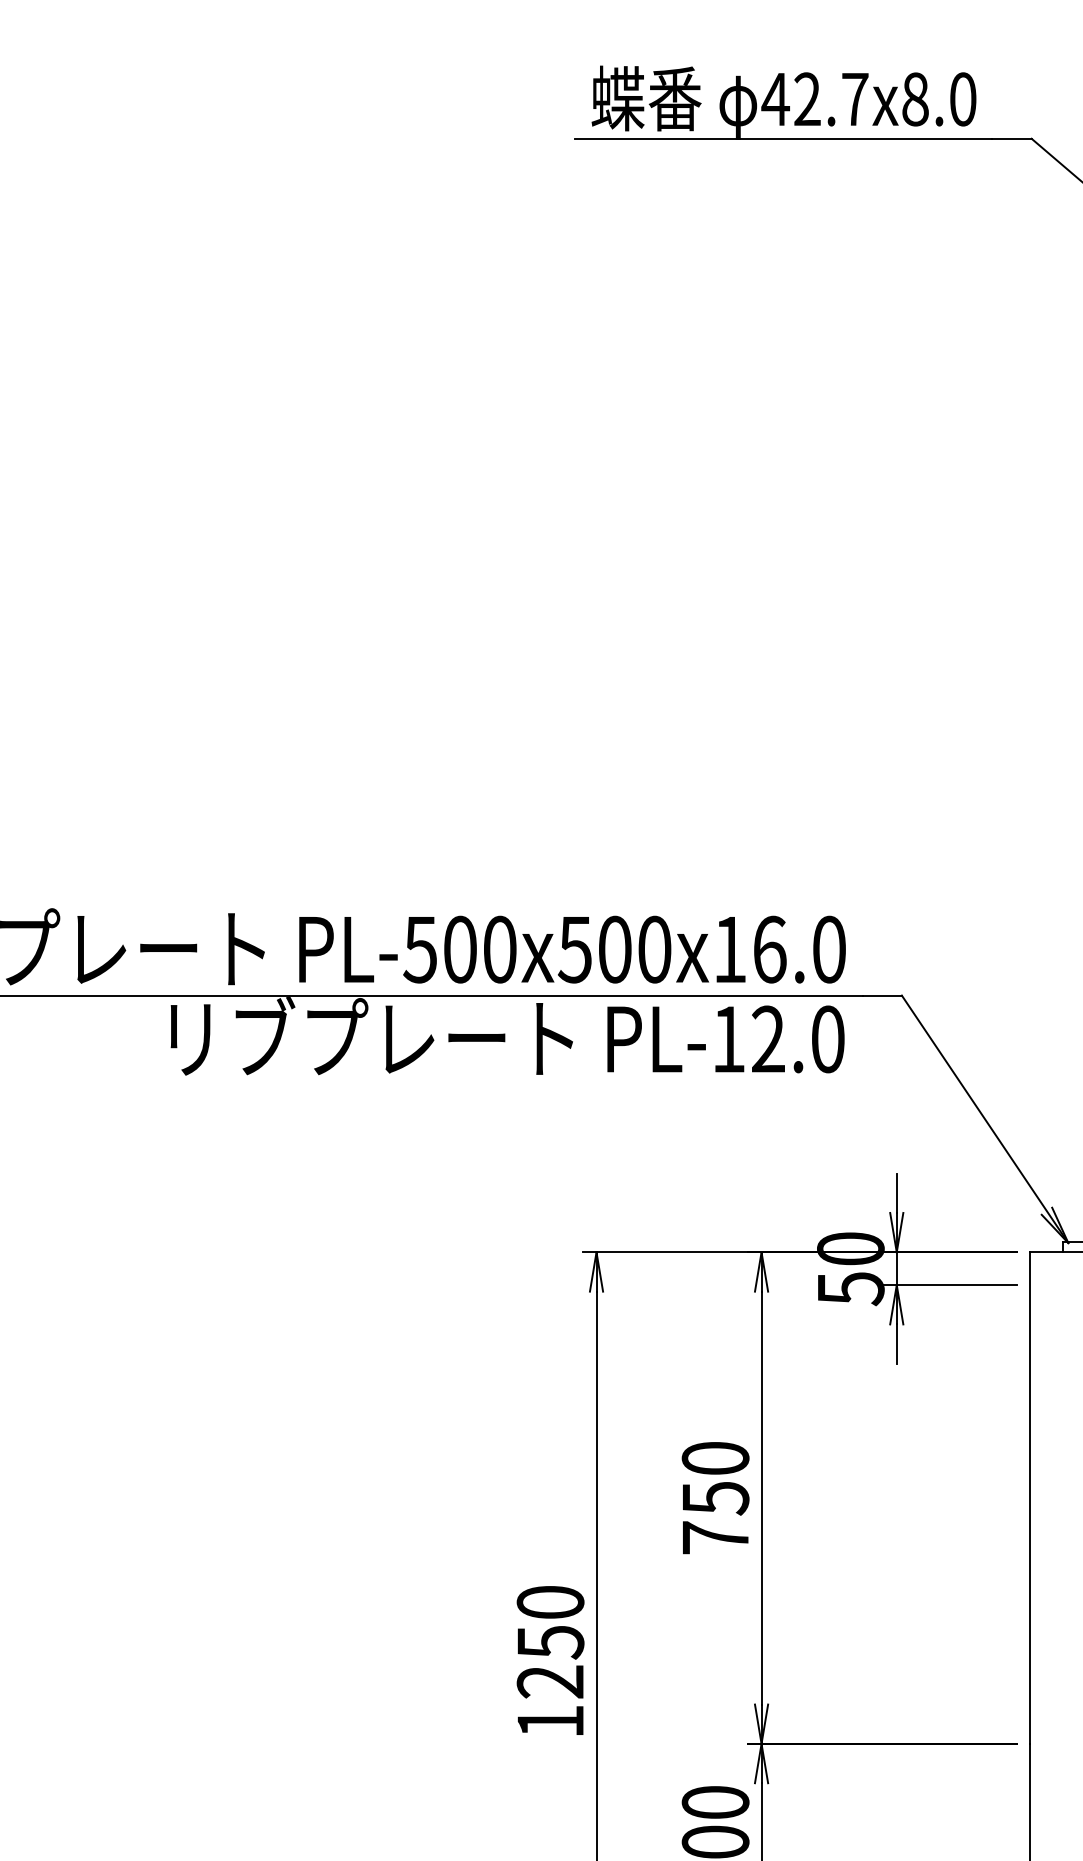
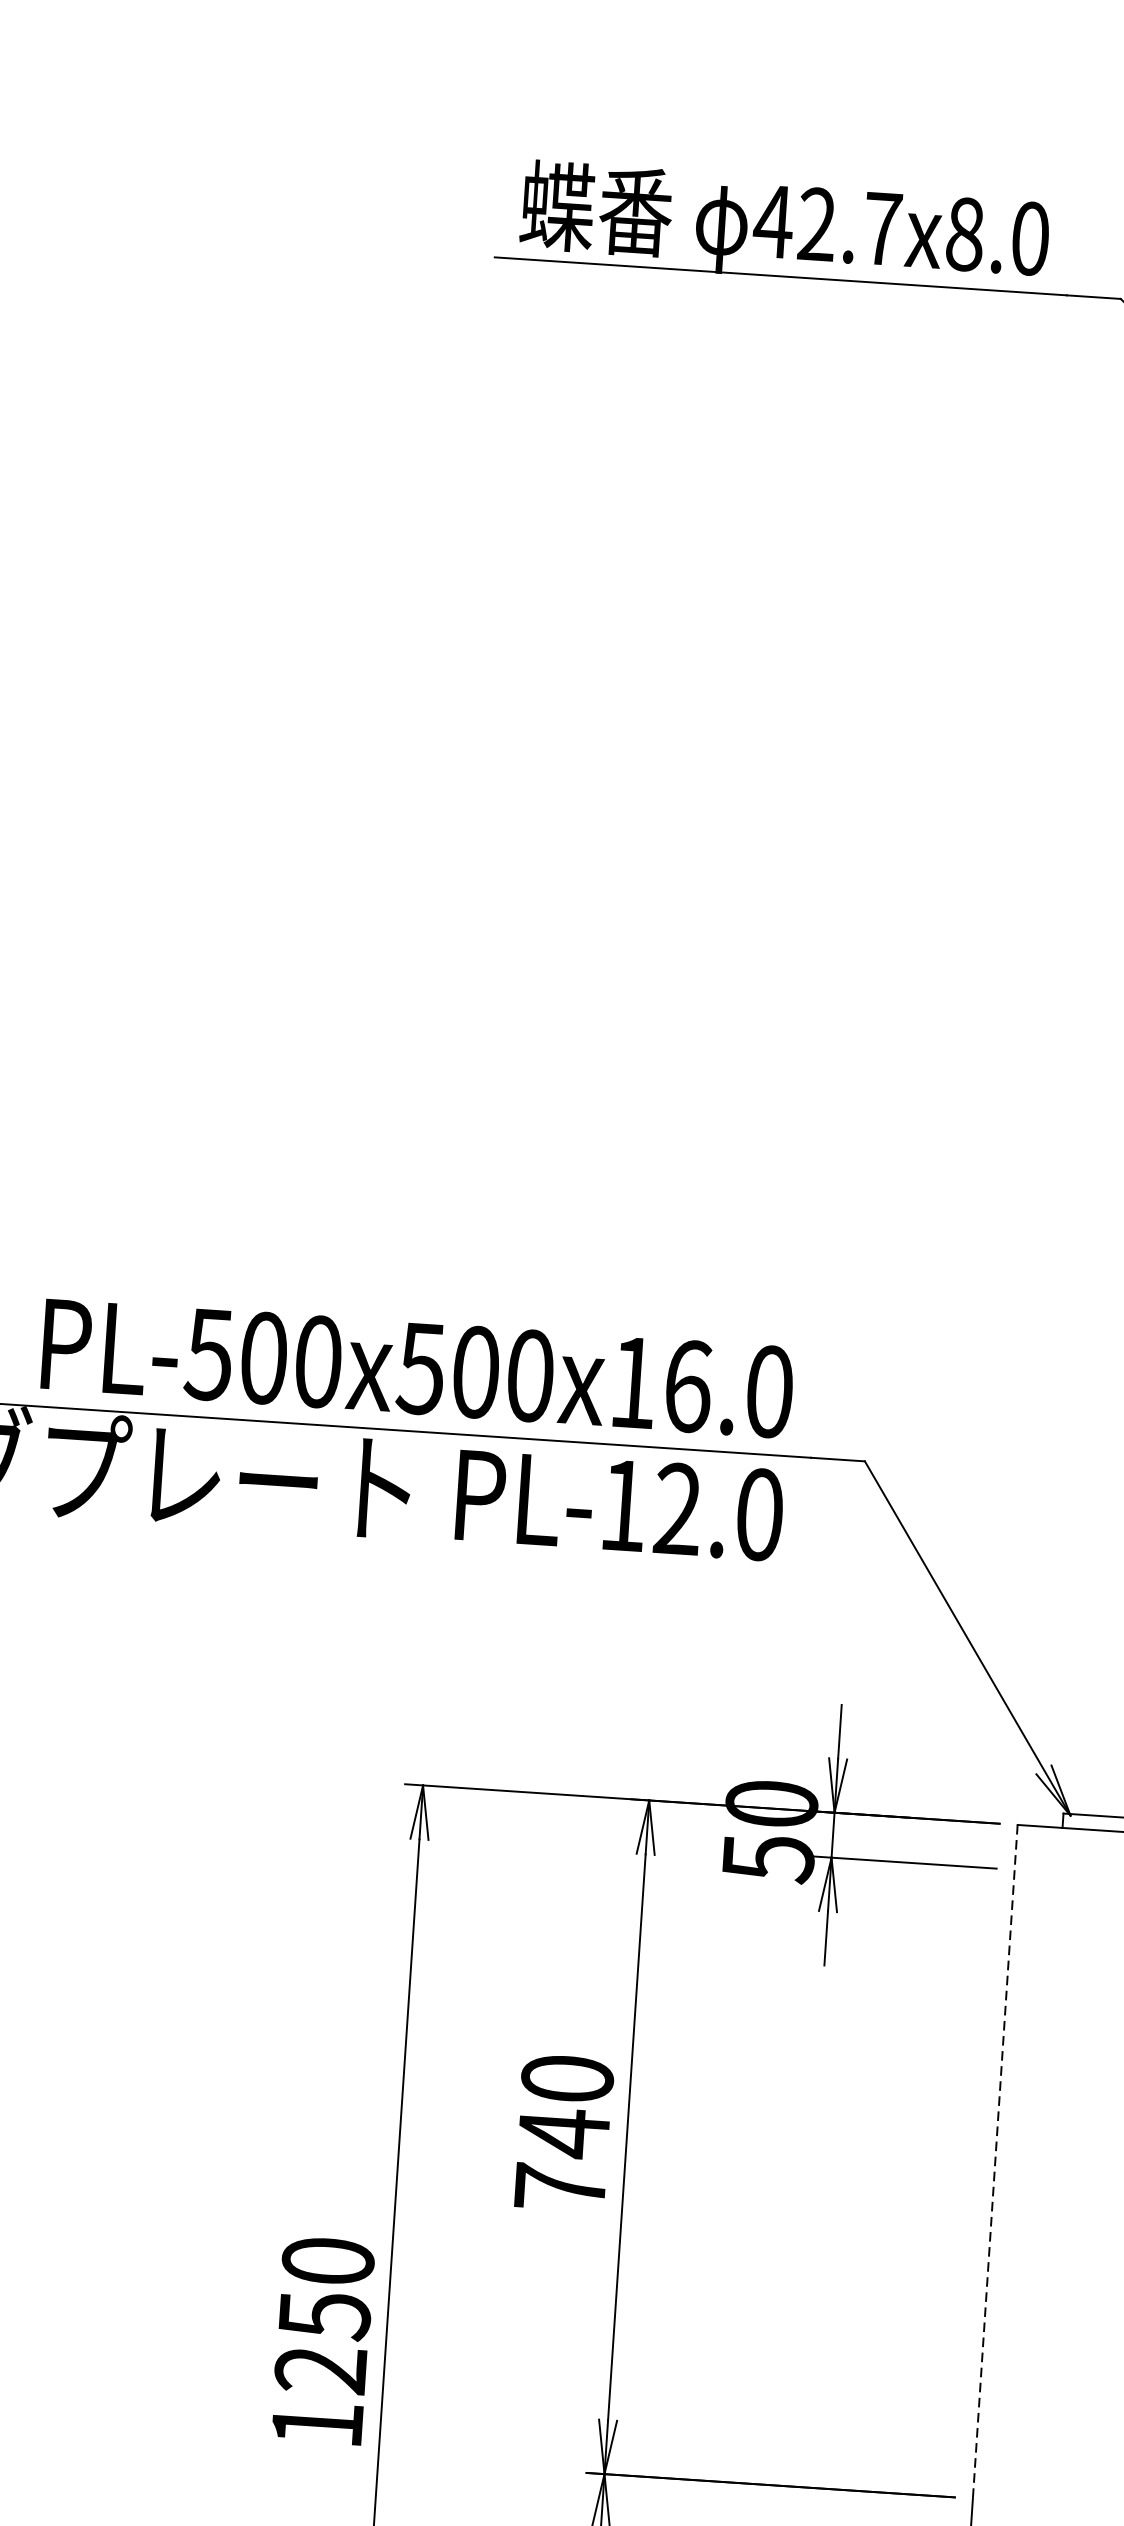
text: (716, 1498) -> (565, 2133), 750 -> 740
line: (1030, 1498) -> (995, 2162), solid -> dashed

